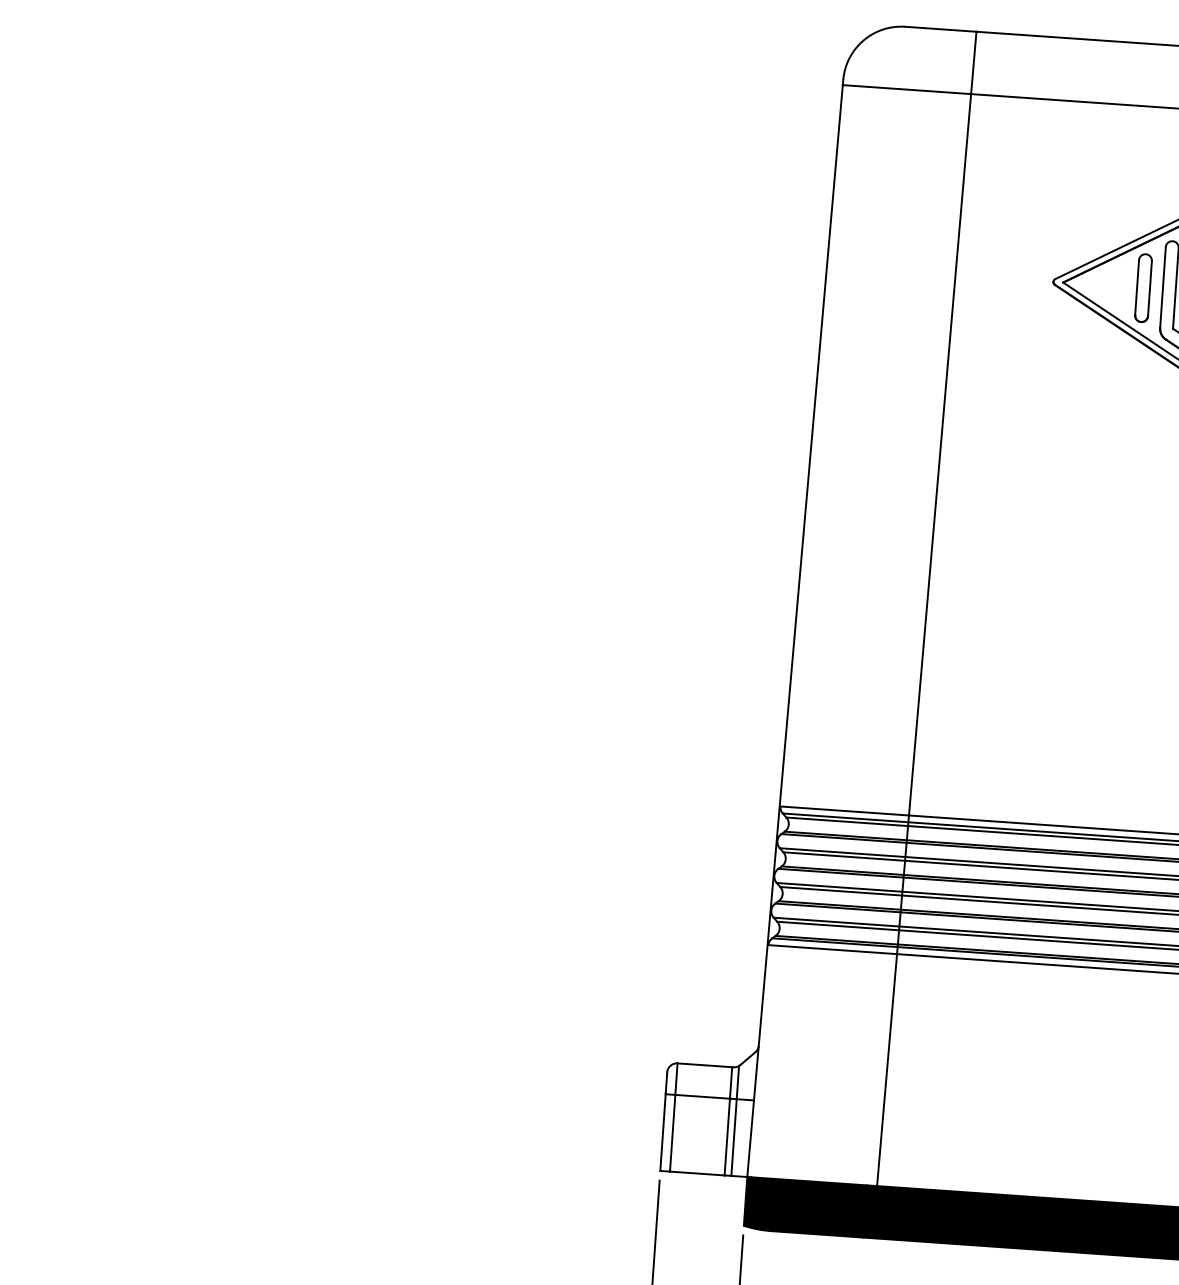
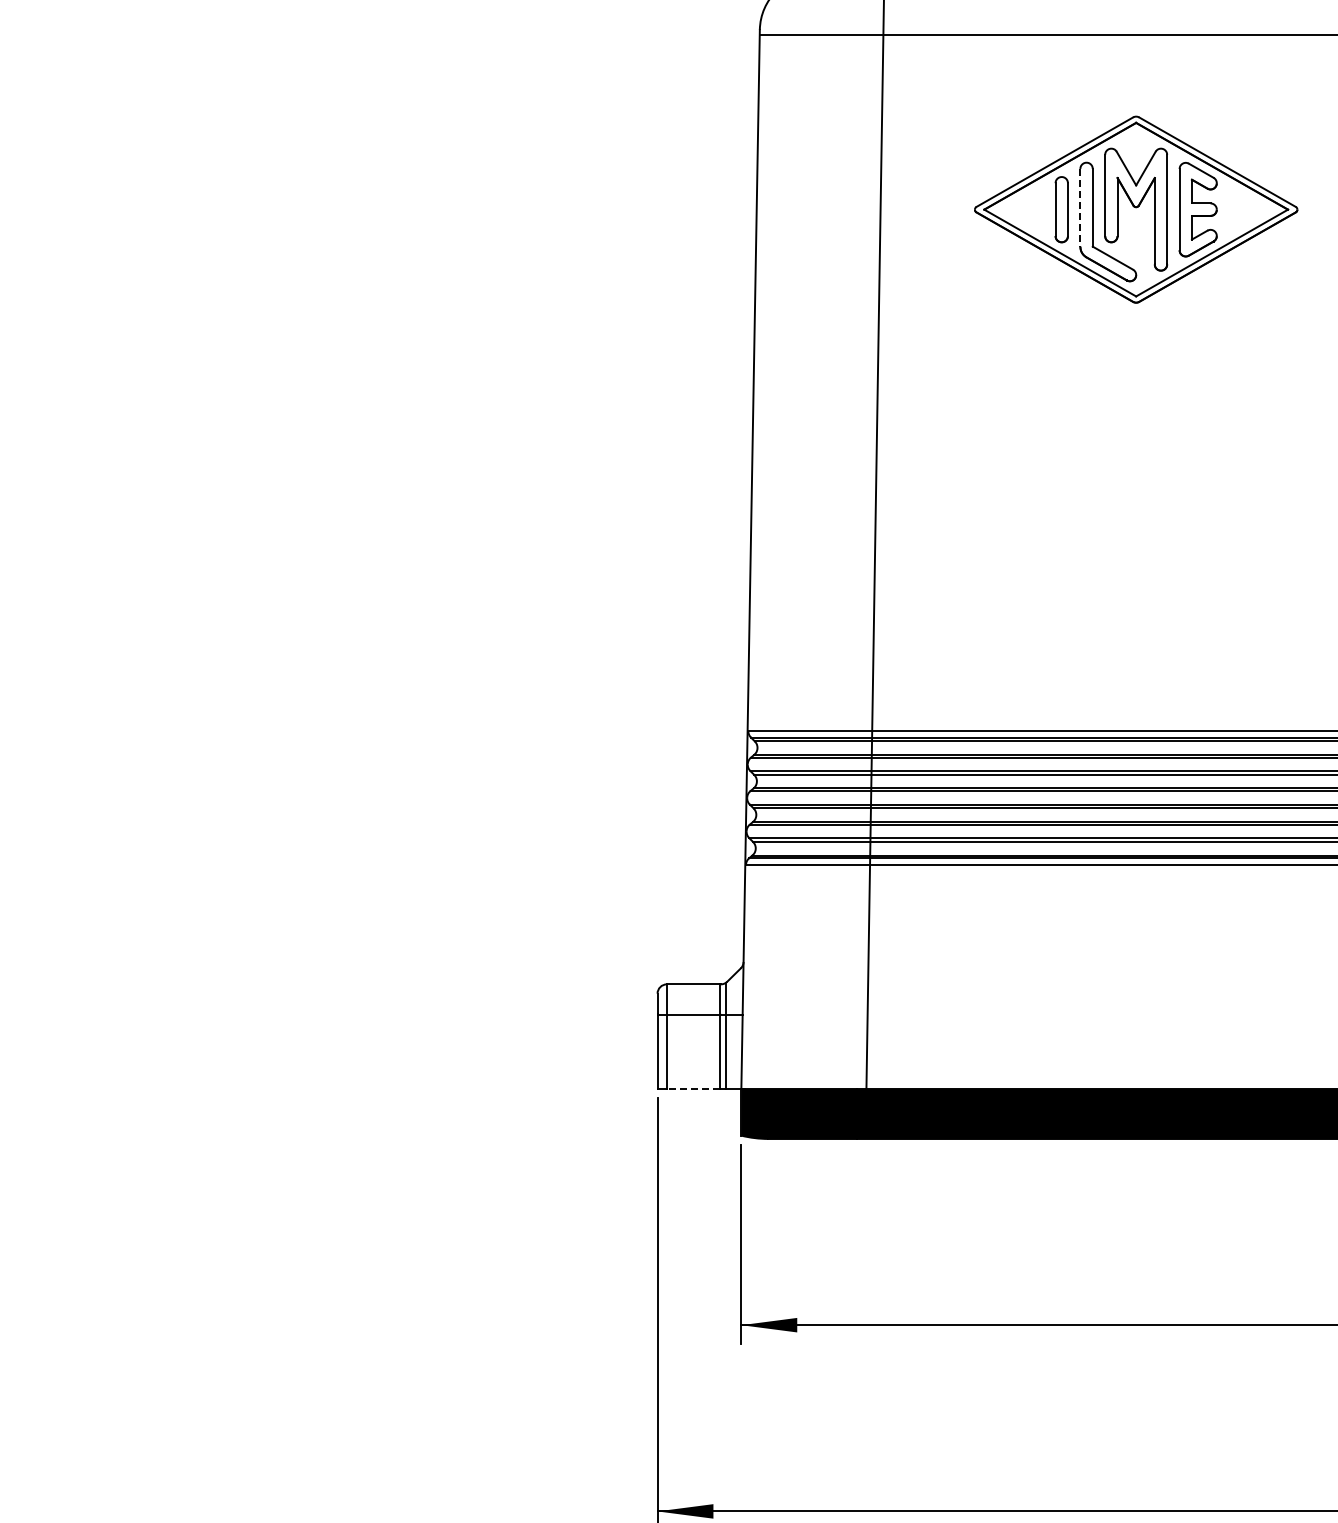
line: (1163, 287) -> (1080, 207), solid -> dashed
line: (696, 1173) -> (692, 1088), solid -> dashed

